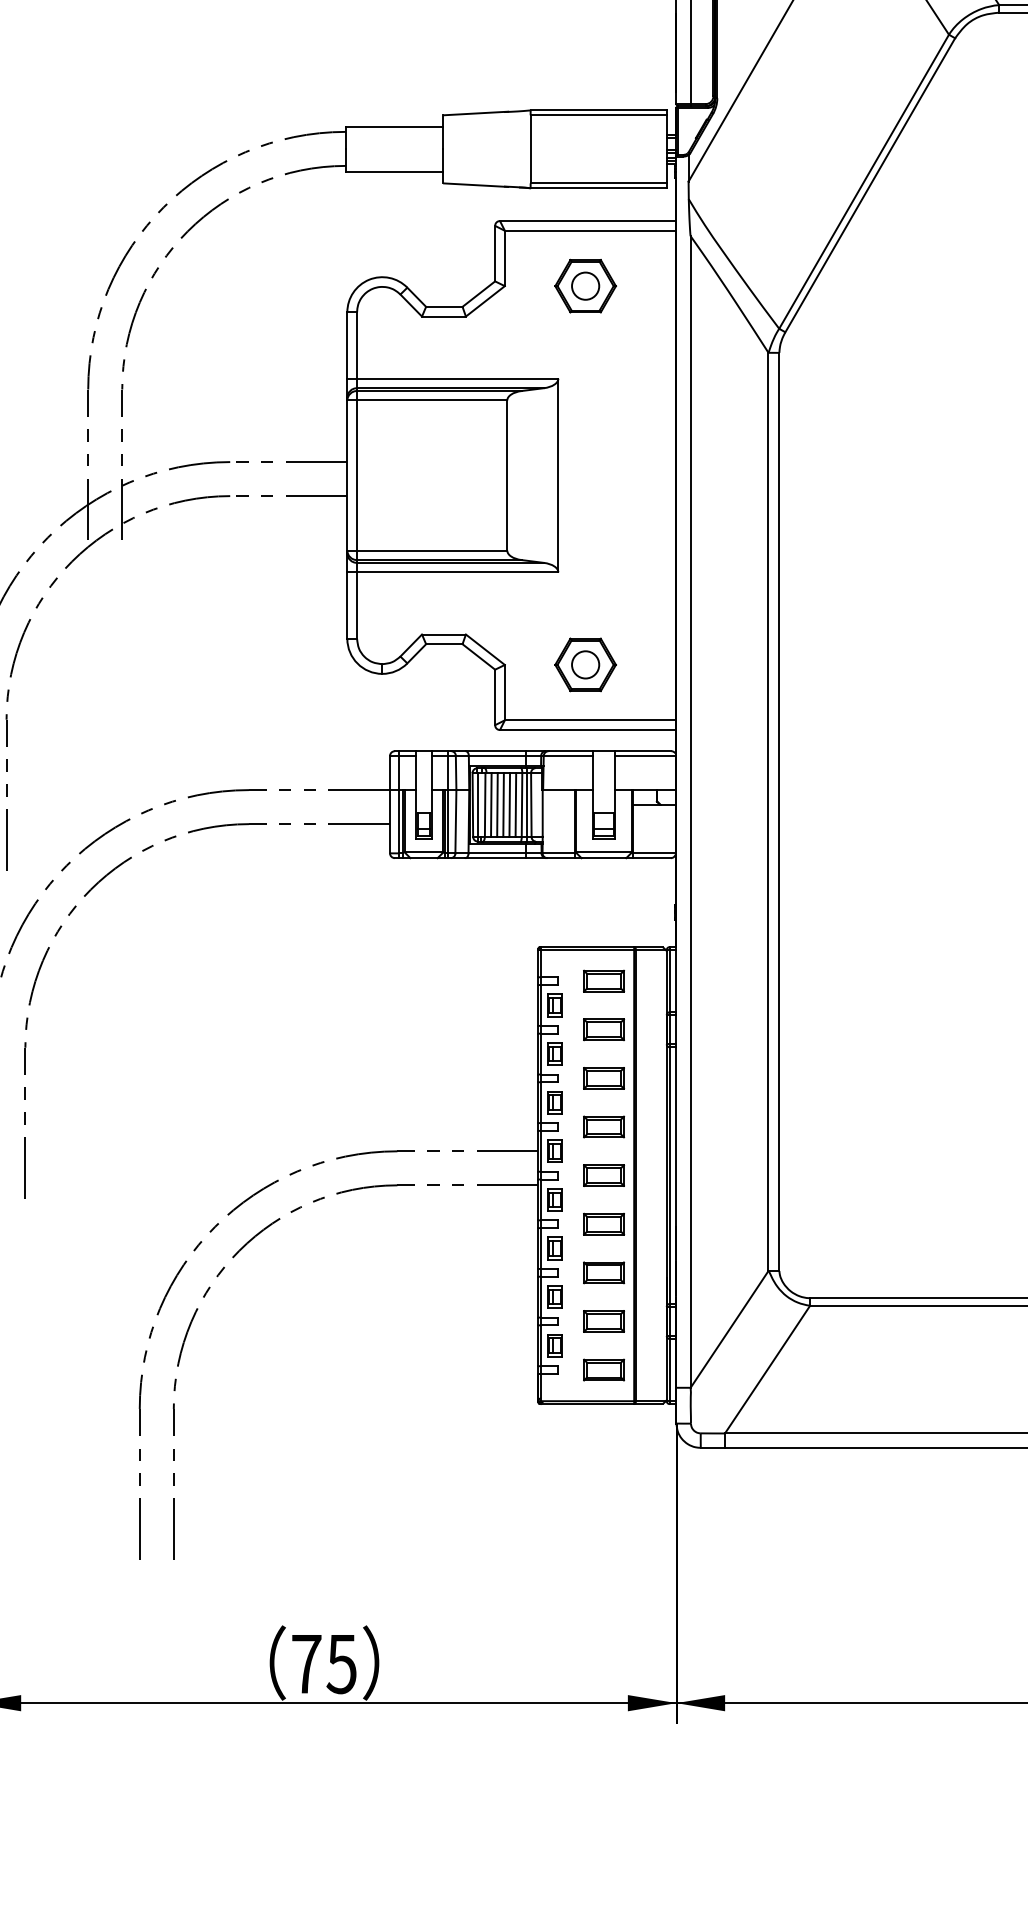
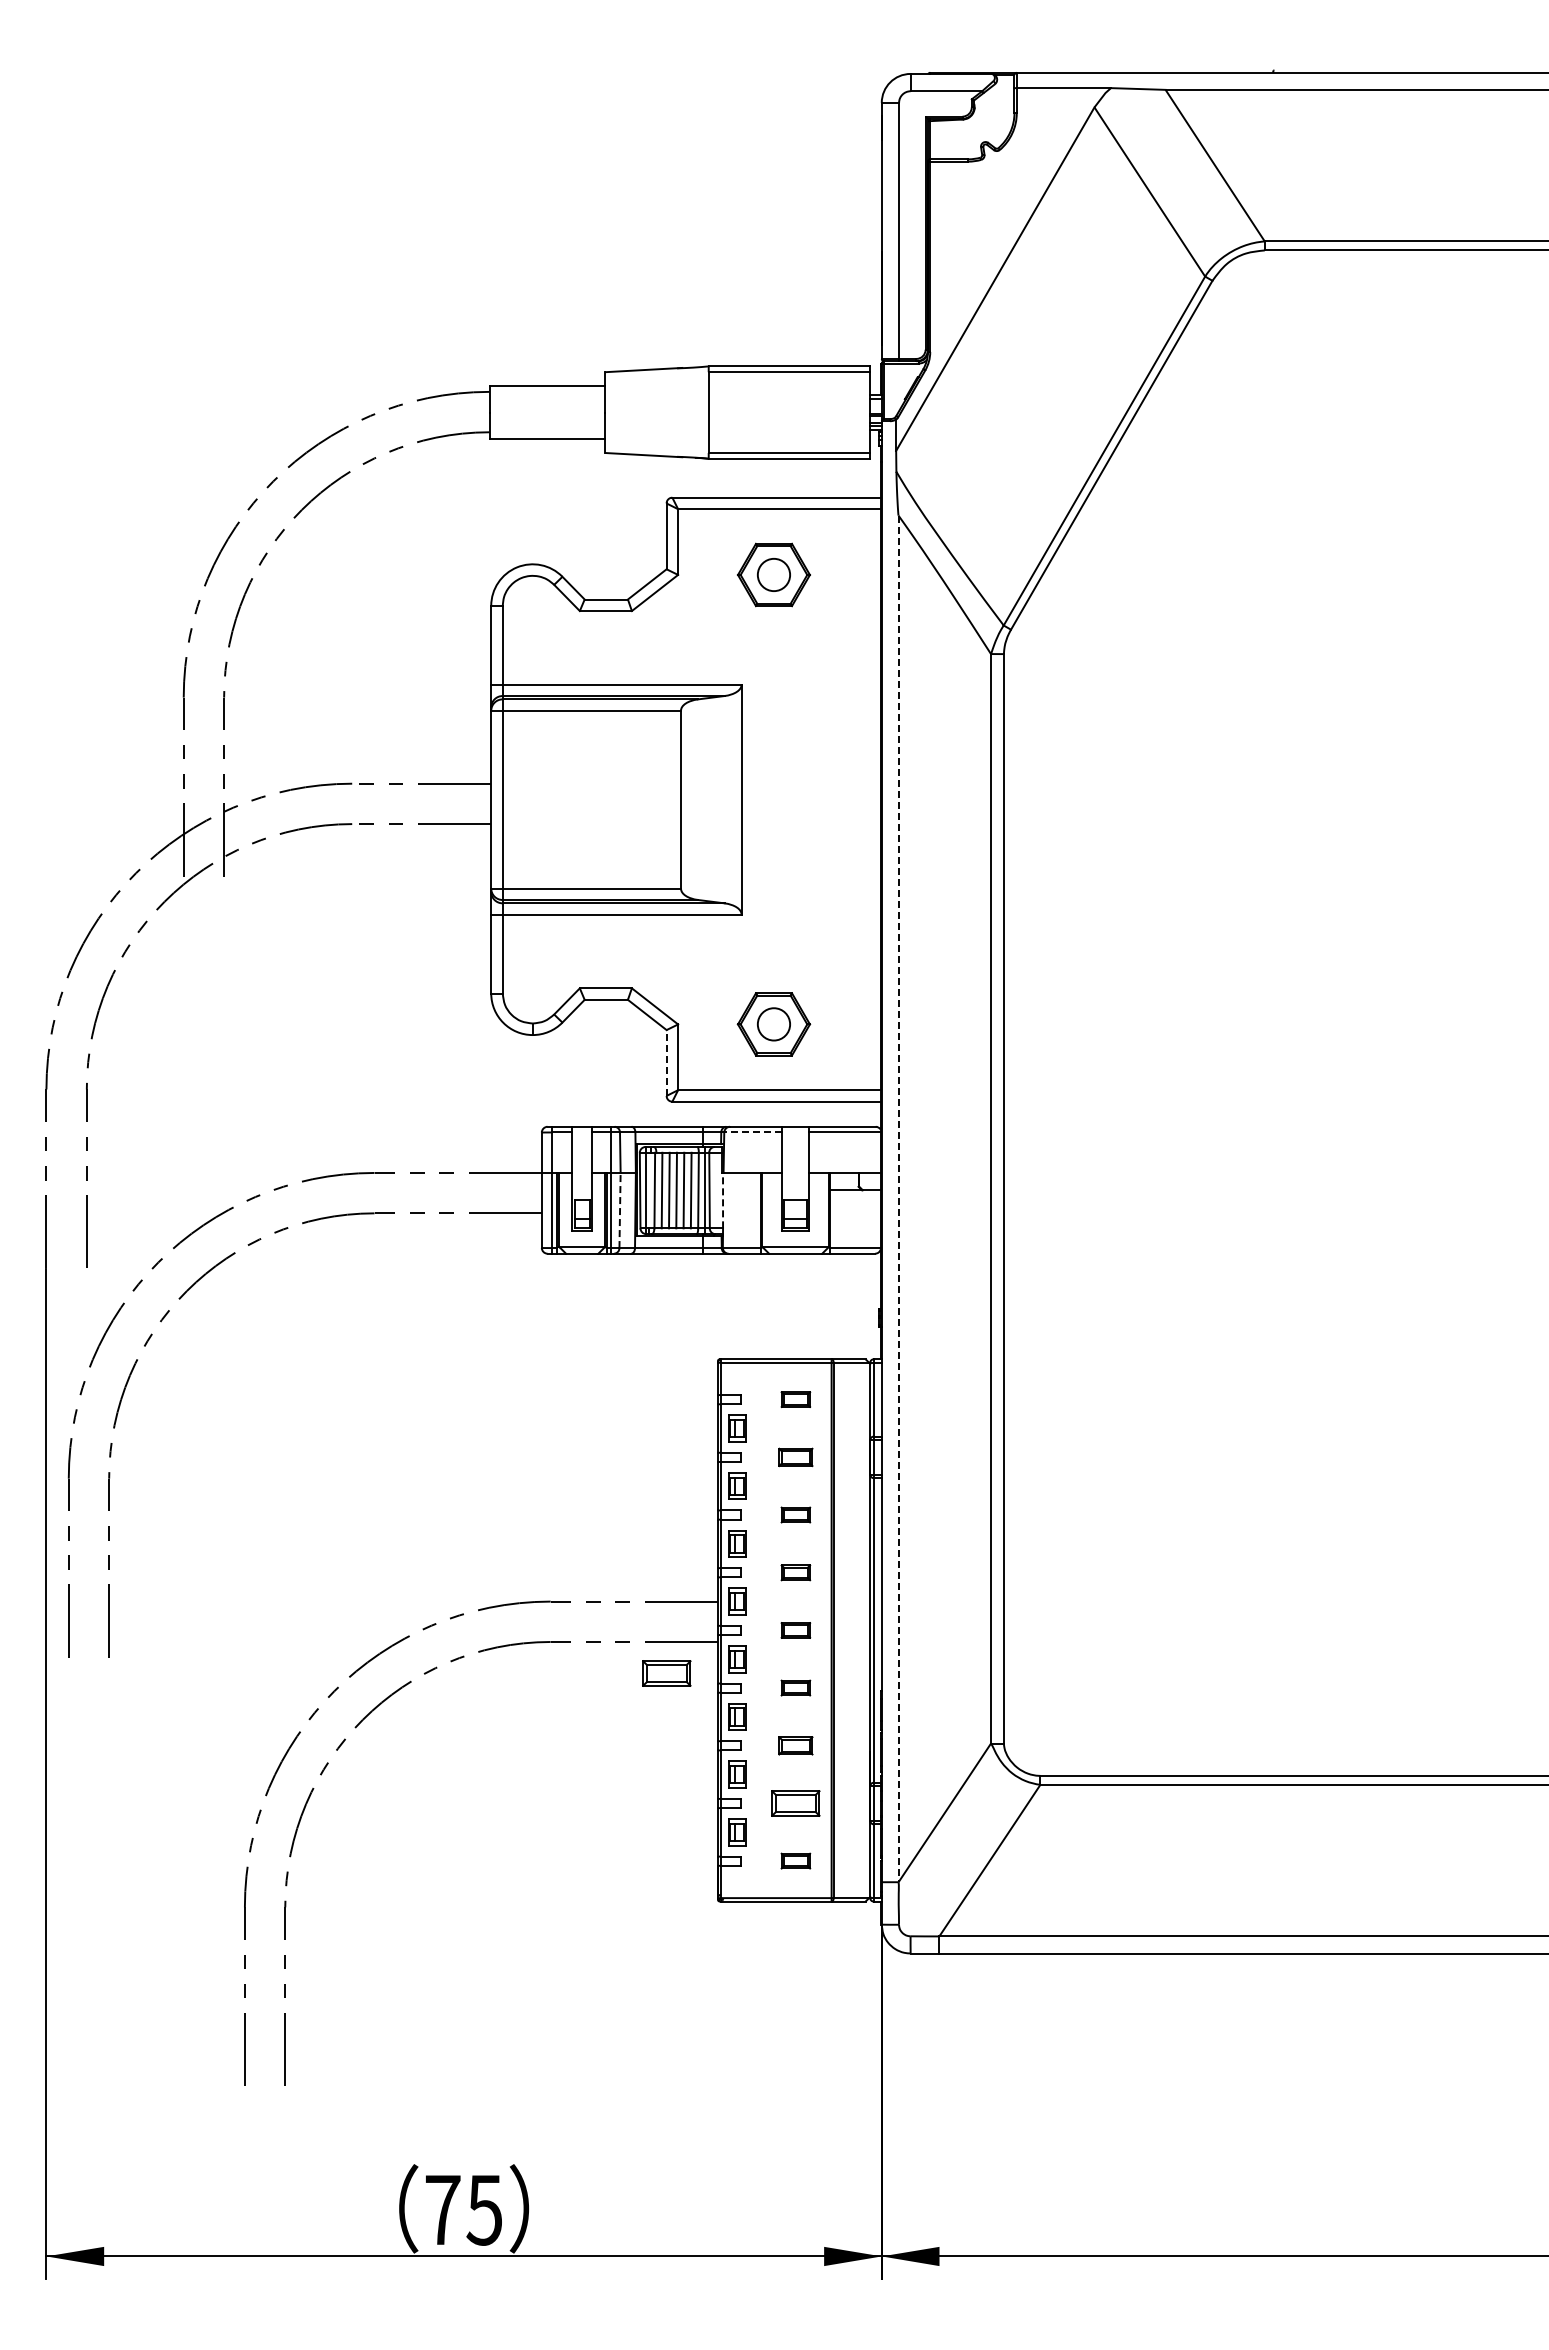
line: (495, 697) -> (666, 1063), solid -> dashed
line: (567, 756) -> (752, 1132), solid -> dashed
line: (690, 812) -> (898, 1199), solid -> dashed
line: (543, 813) -> (723, 1200), solid -> dashed
line: (456, 821) -> (620, 1210), solid -> dashed
part: (603, 981) -> (795, 1399), size x0.6
part: (603, 1029) -> (795, 1457), size x0.7
part: (603, 1077) -> (795, 1514), size x0.6
part: (603, 1126) -> (795, 1572), size x0.6
part: (603, 1175) -> (795, 1630), size x0.6
part: (495, 1211) -> (666, 1673), added
part: (603, 1223) -> (795, 1687), size x0.6
part: (603, 1272) -> (795, 1745), size x0.7
part: (603, 1369) -> (795, 1860), size x0.6

